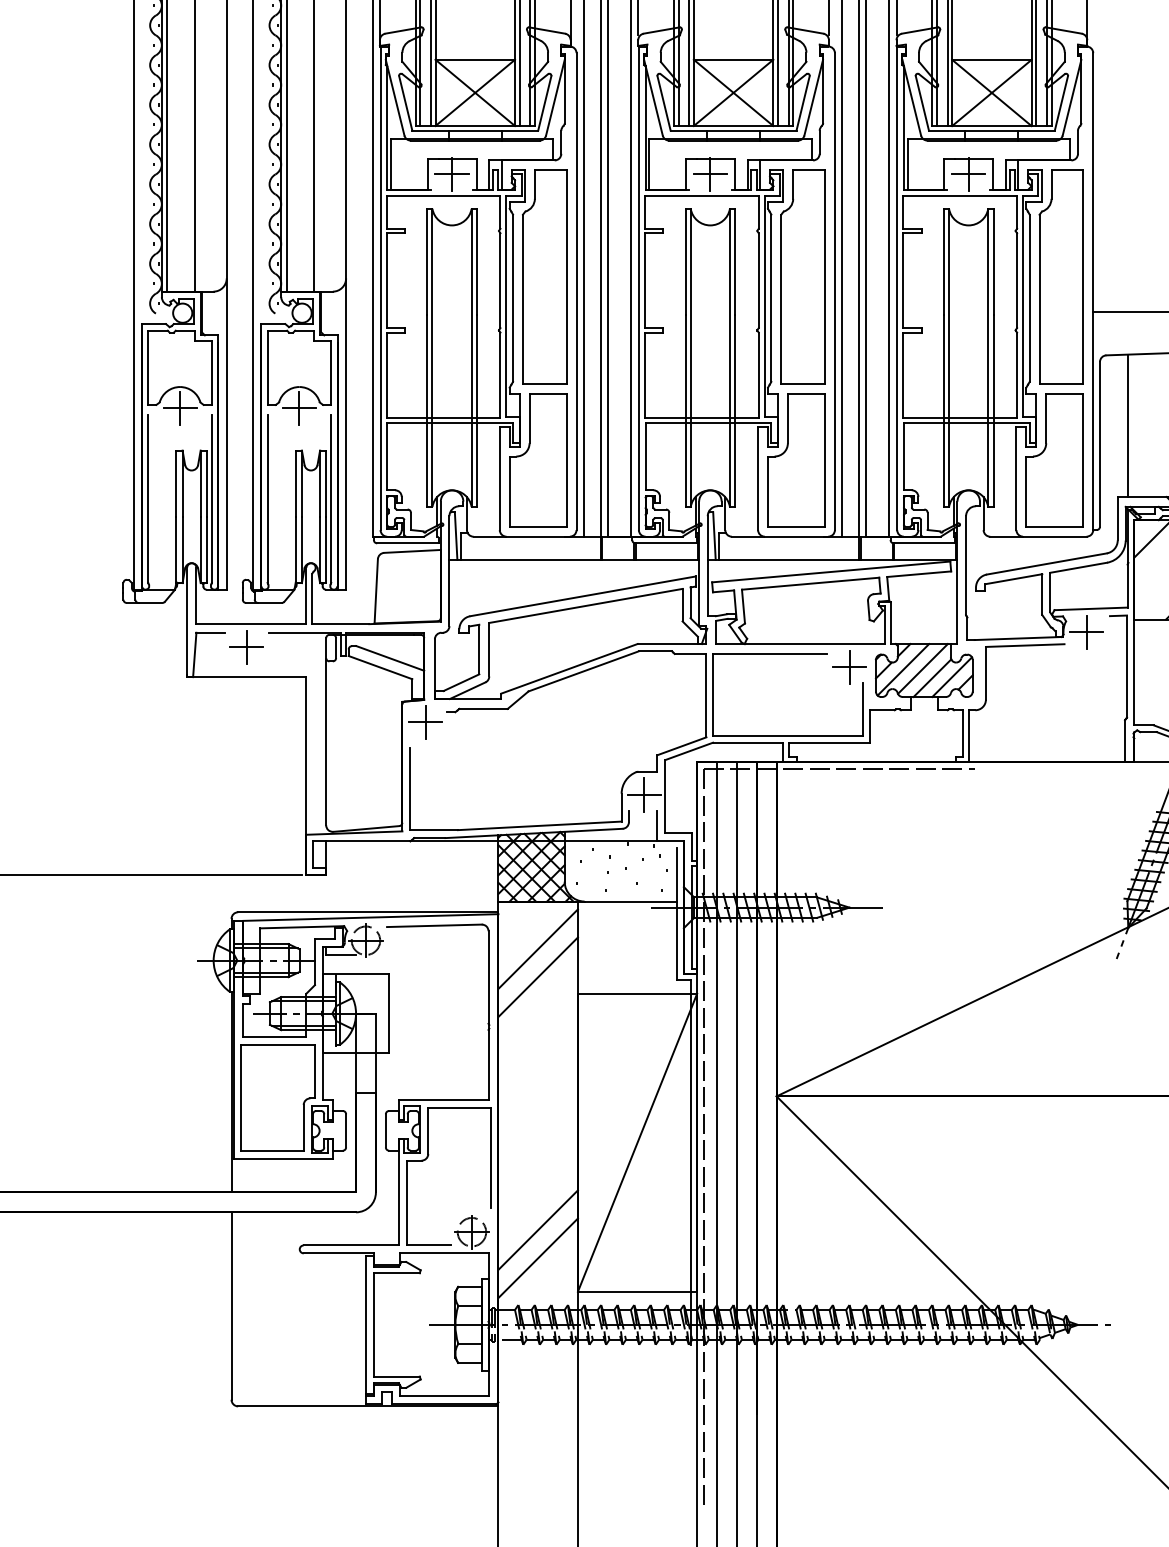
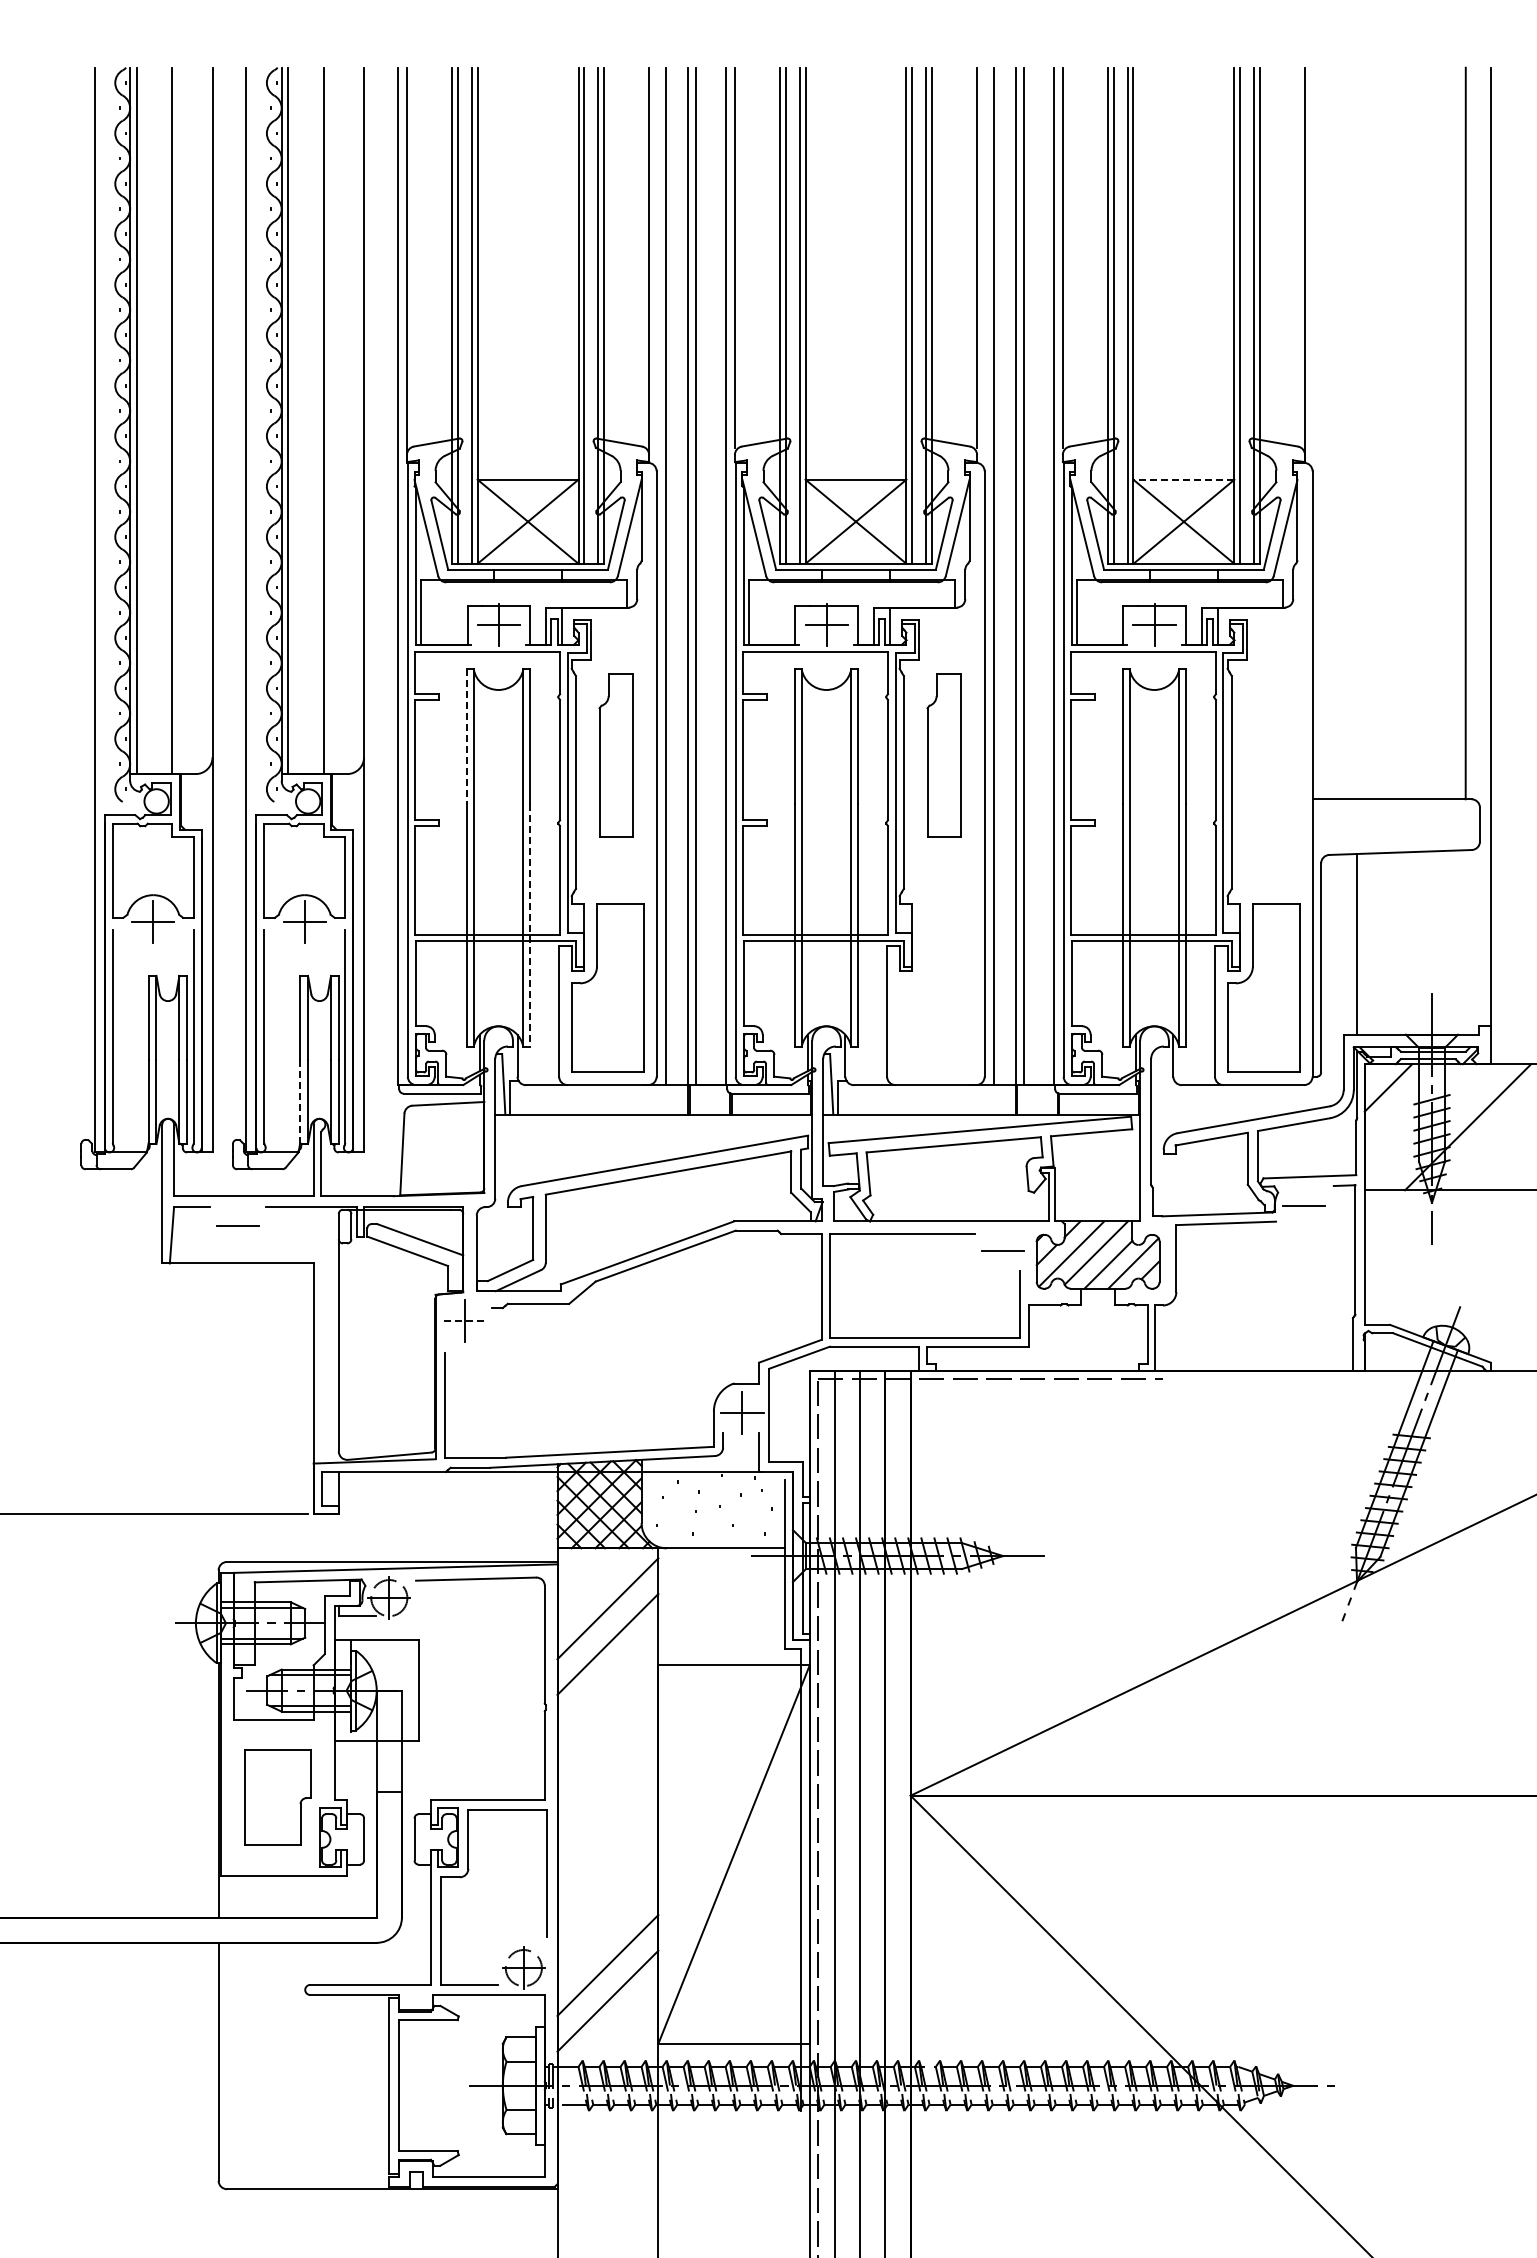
line: (991, 59) -> (1183, 479), solid -> dashed
line: (427, 262) -> (467, 736), solid -> dashed
part: (544, 277) -> (615, 755), size x0.6
part: (802, 277) -> (943, 755), size x0.6
part: (1060, 277) -> (1271, 755), removed
line: (477, 410) -> (530, 925), solid -> dashed
part: (796, 459) -> (935, 987), removed
line: (296, 550) -> (300, 1102), solid -> dashed
line: (1086, 632) -> (1304, 1206), removed
line: (246, 647) -> (237, 1225), removed
line: (849, 666) -> (1003, 1250), removed
line: (425, 722) -> (465, 1320), solid -> dashed
part: (277, 1097) -> (277, 1797), size x0.7

